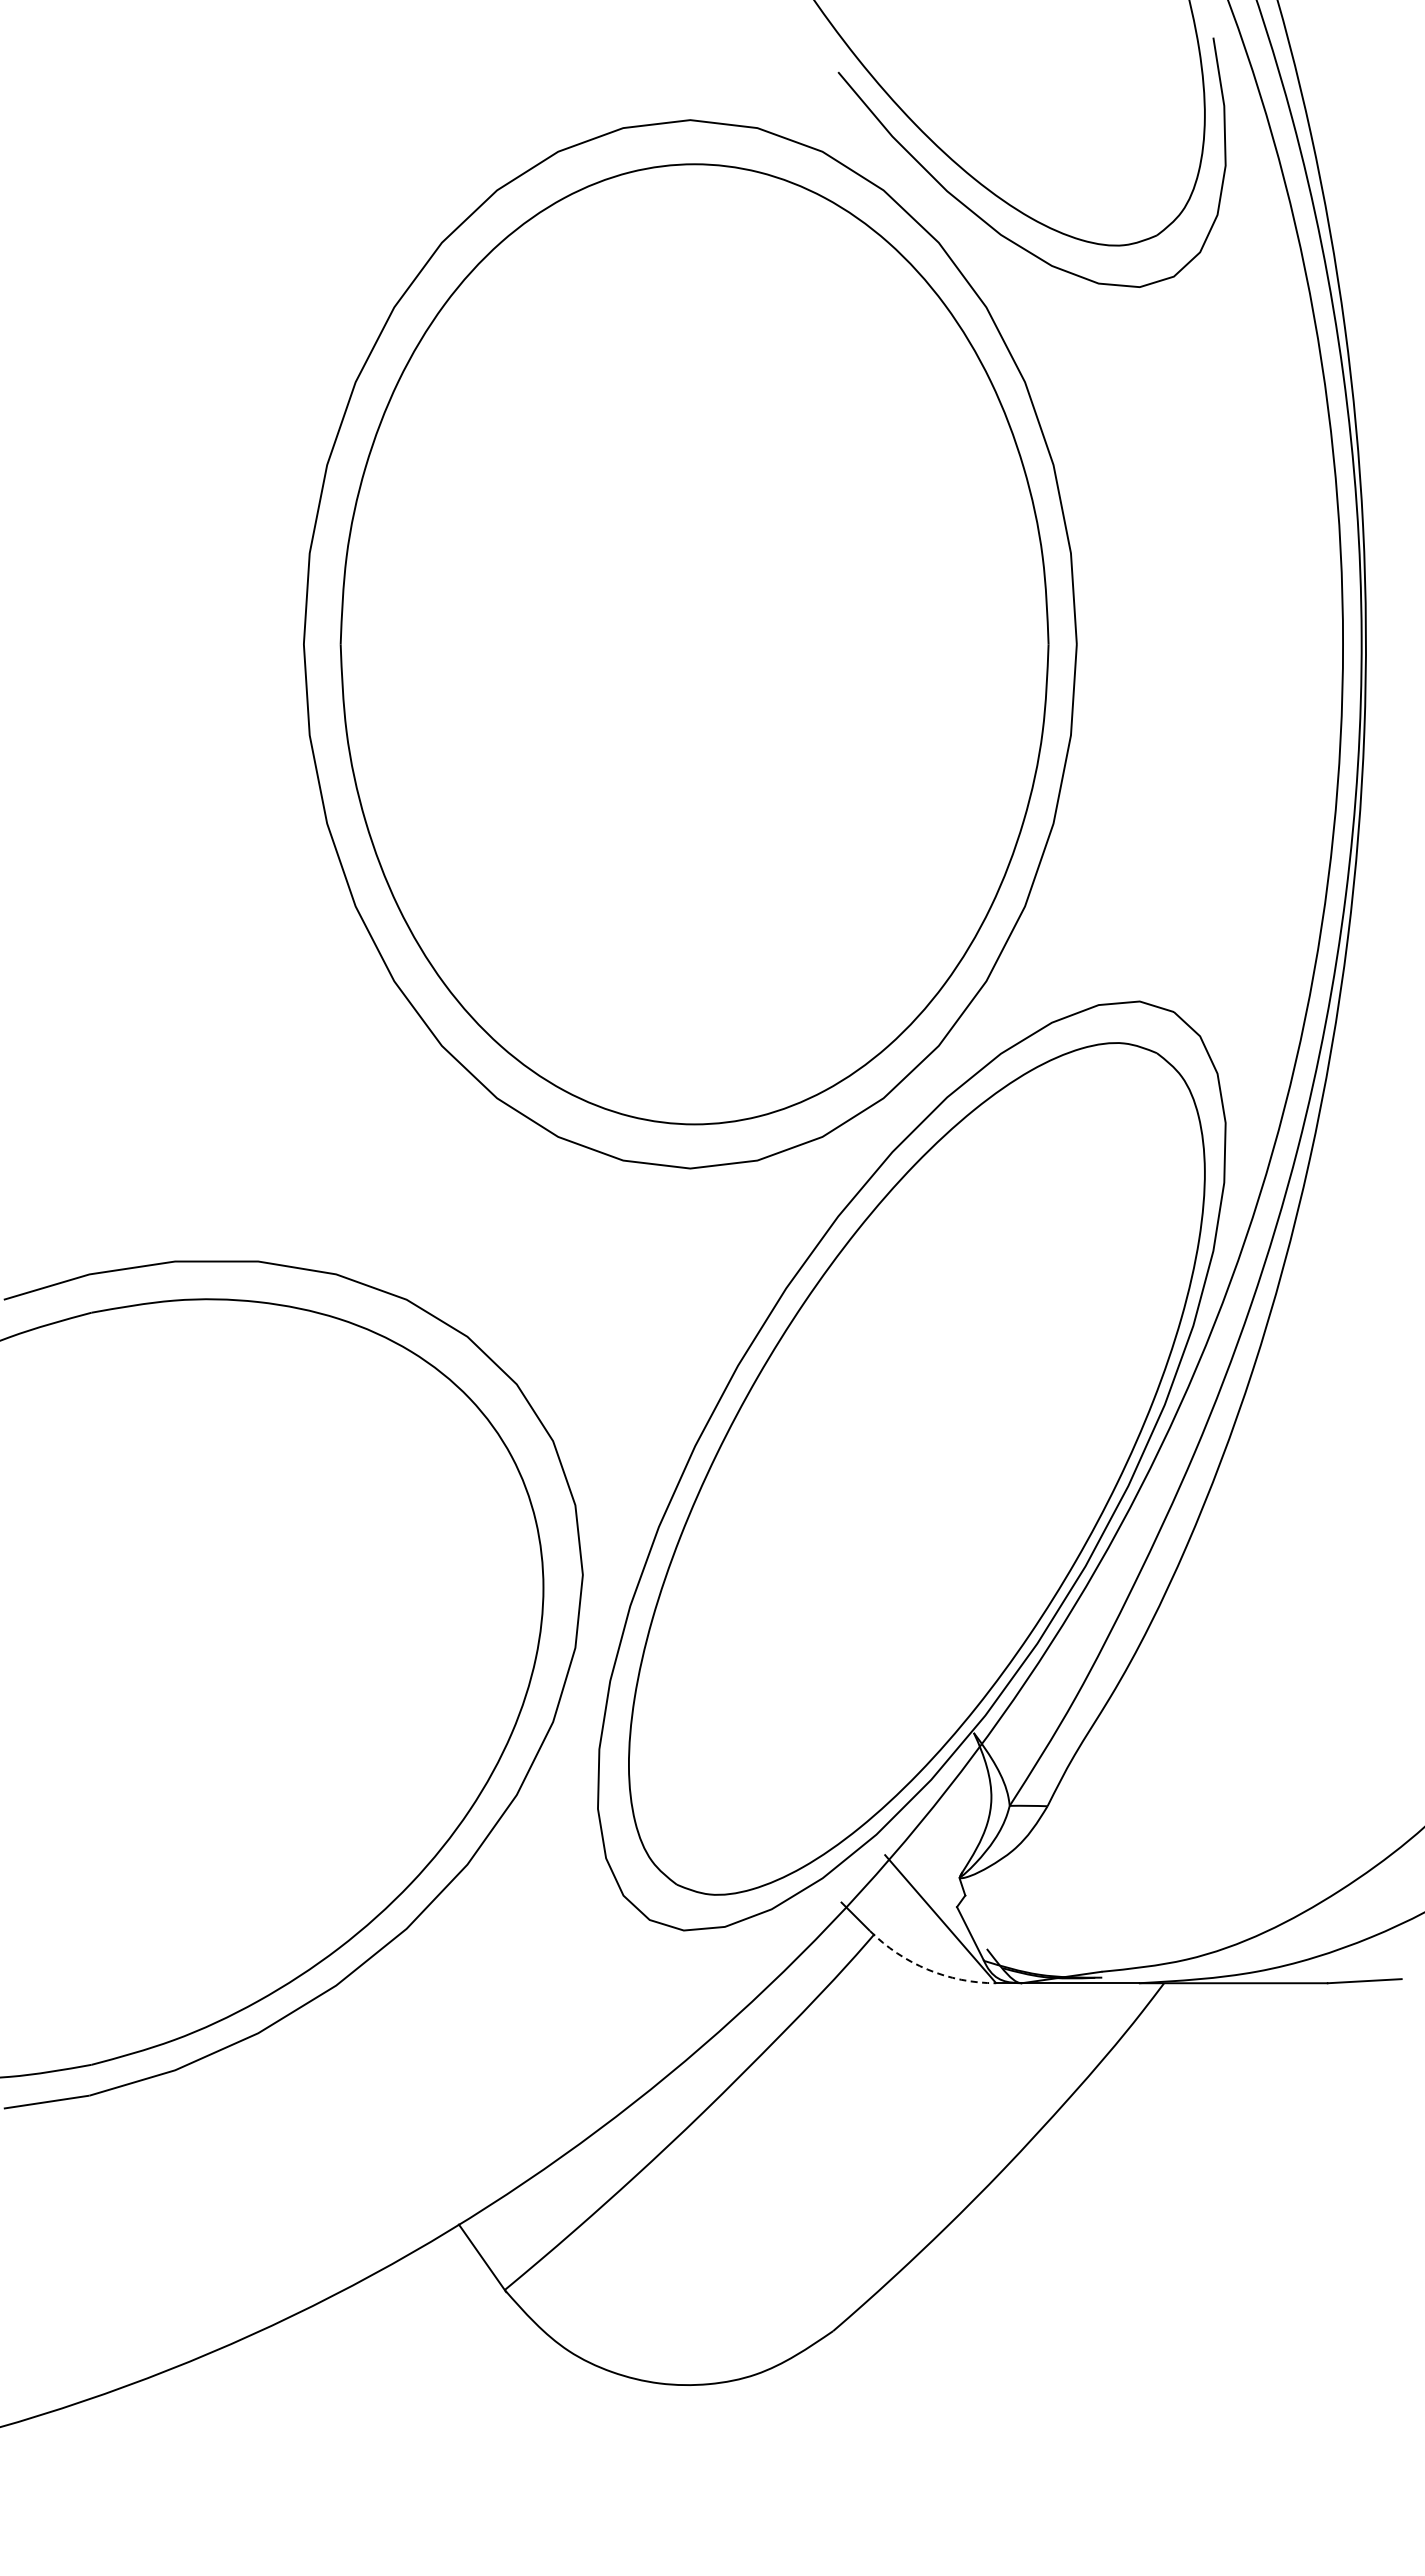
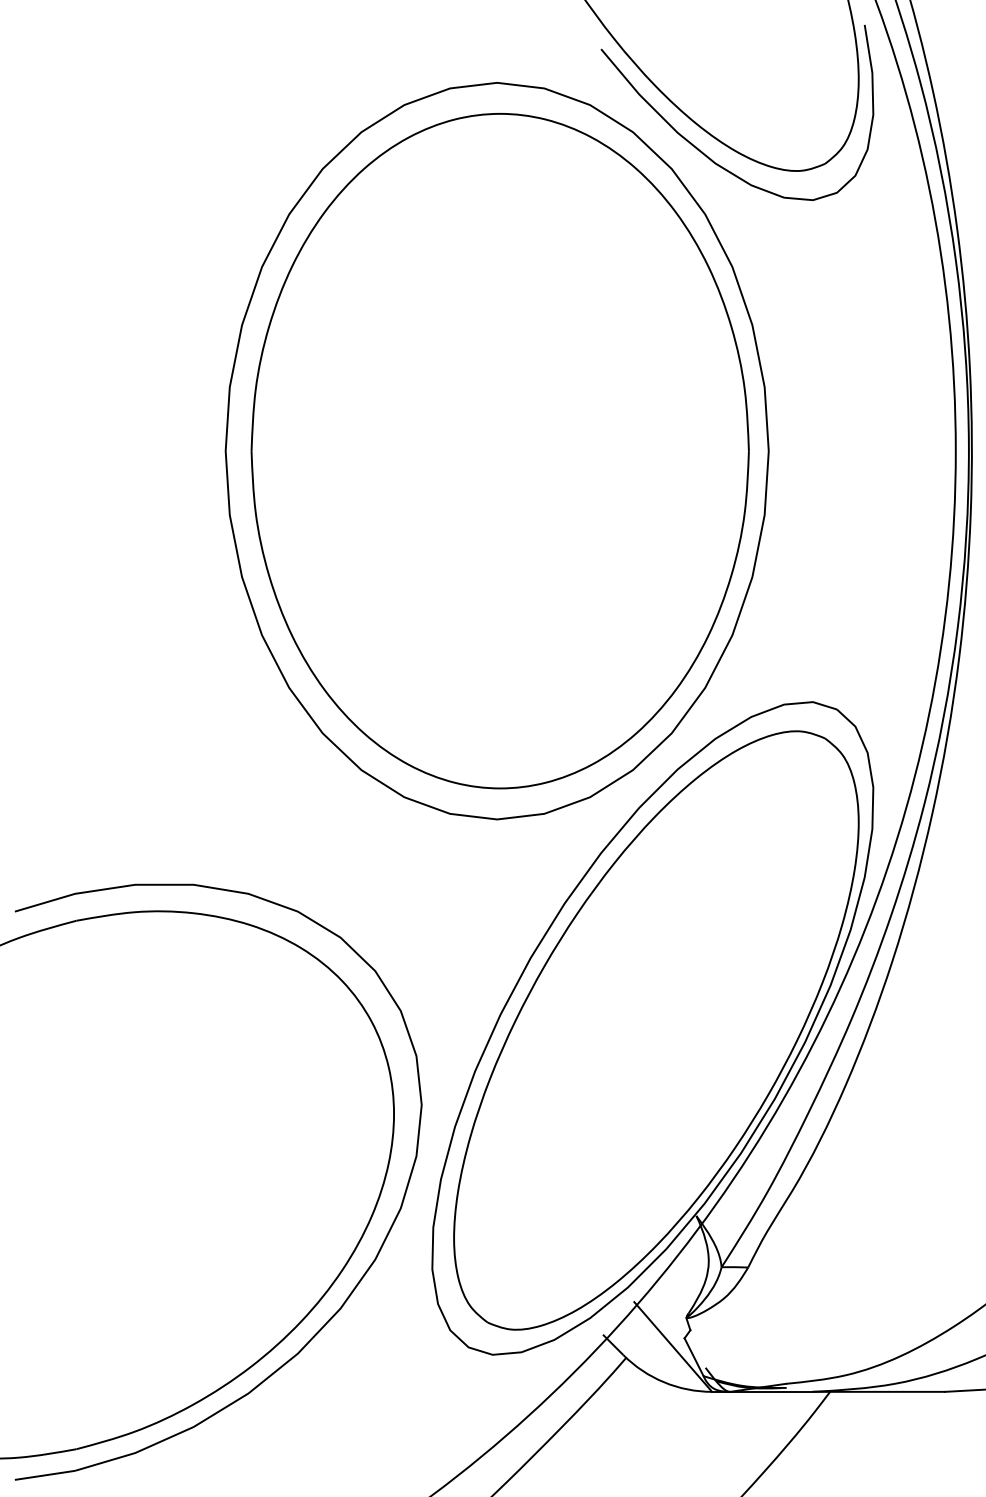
arc: (927, 1969) -> (663, 1382), dashed -> solid

